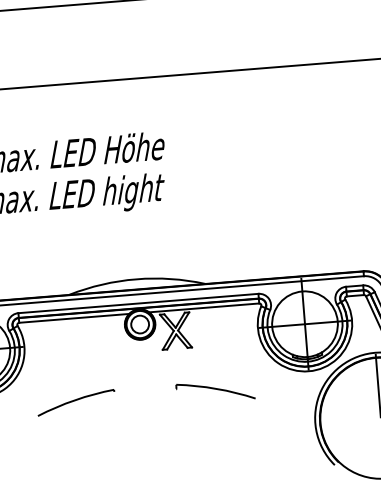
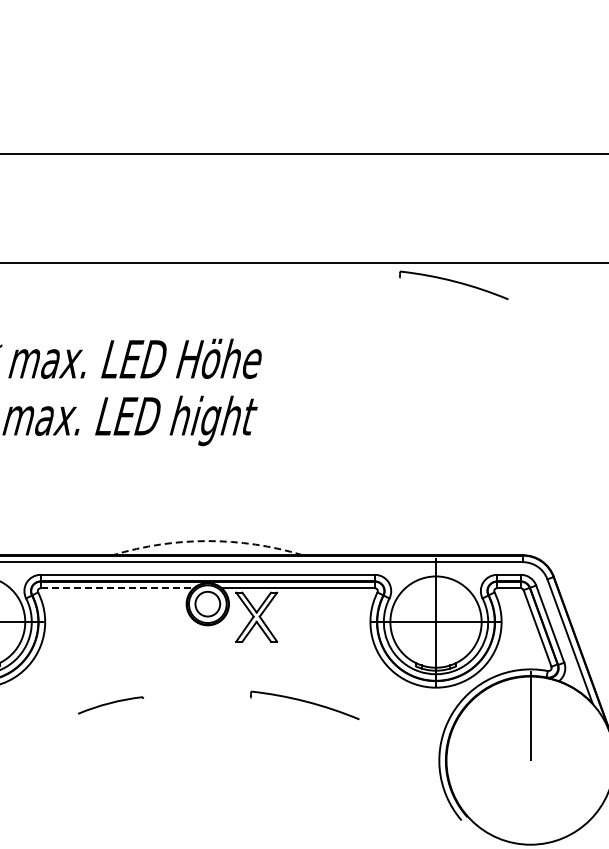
part: (298, 81) -> (453, 285), added
arc: (136, 279) -> (207, 541), solid -> dashed
line: (74, 318) -> (117, 588), solid -> dashed
part: (76, 402) -> (110, 705), size x0.6

